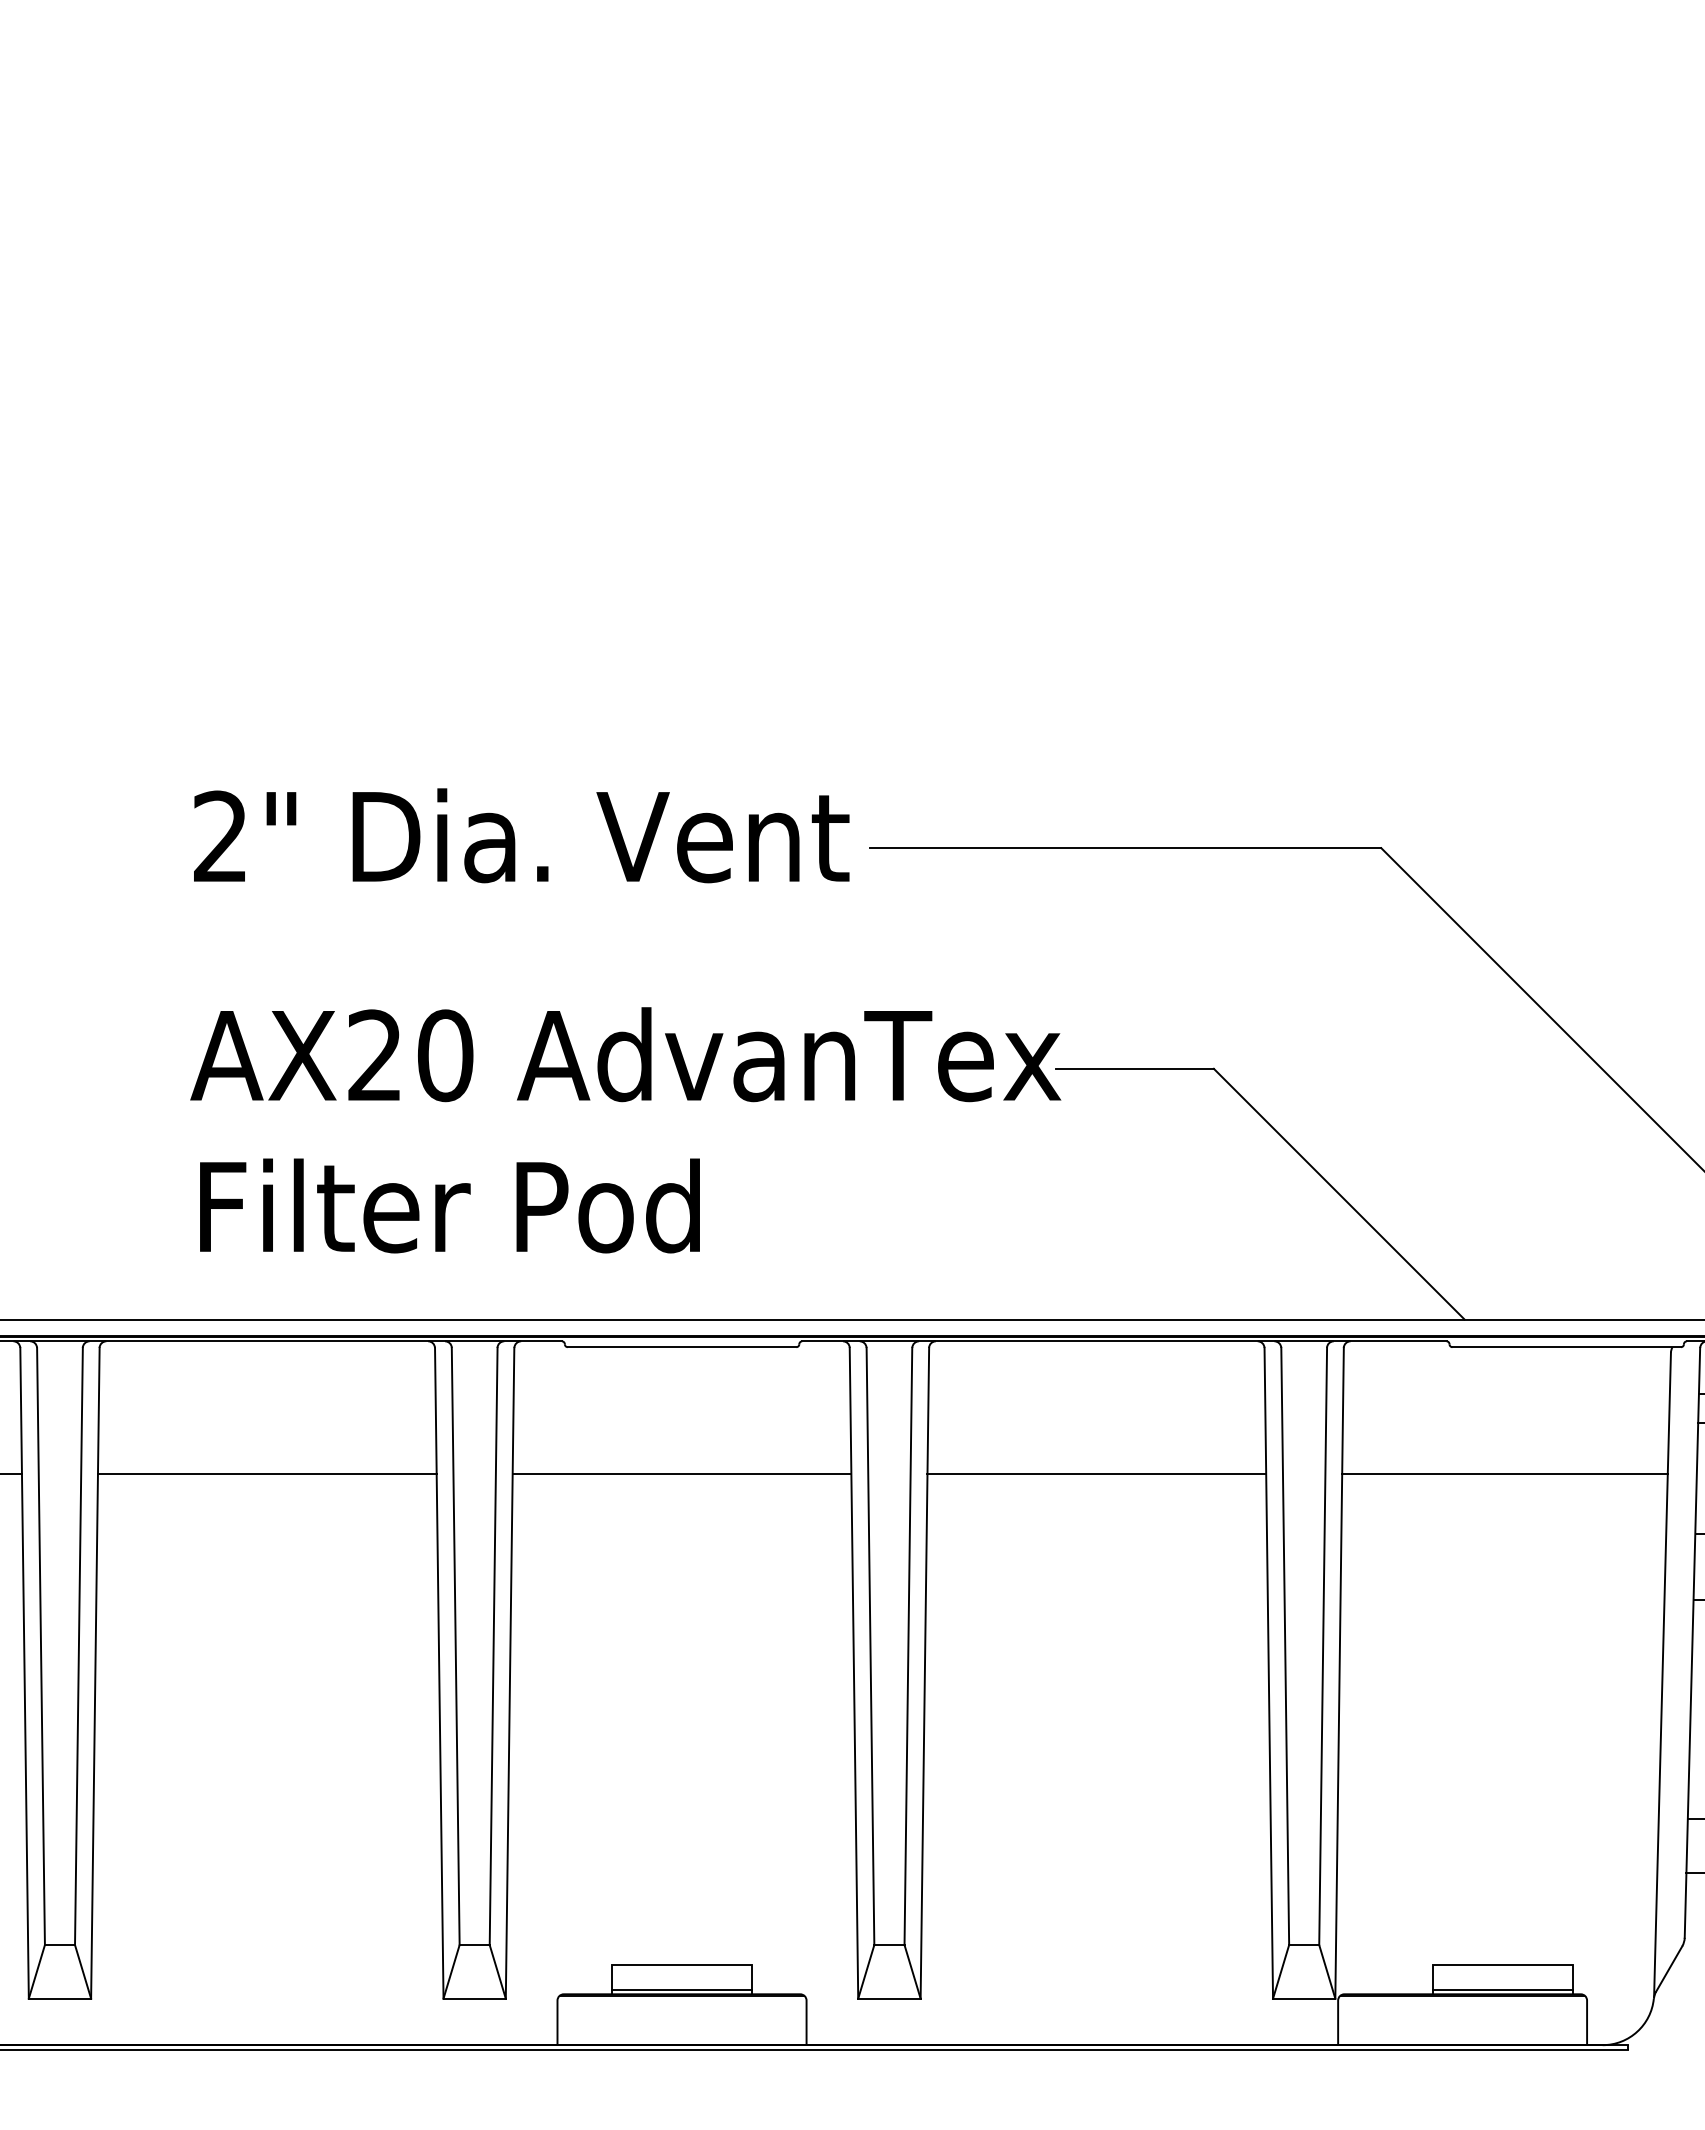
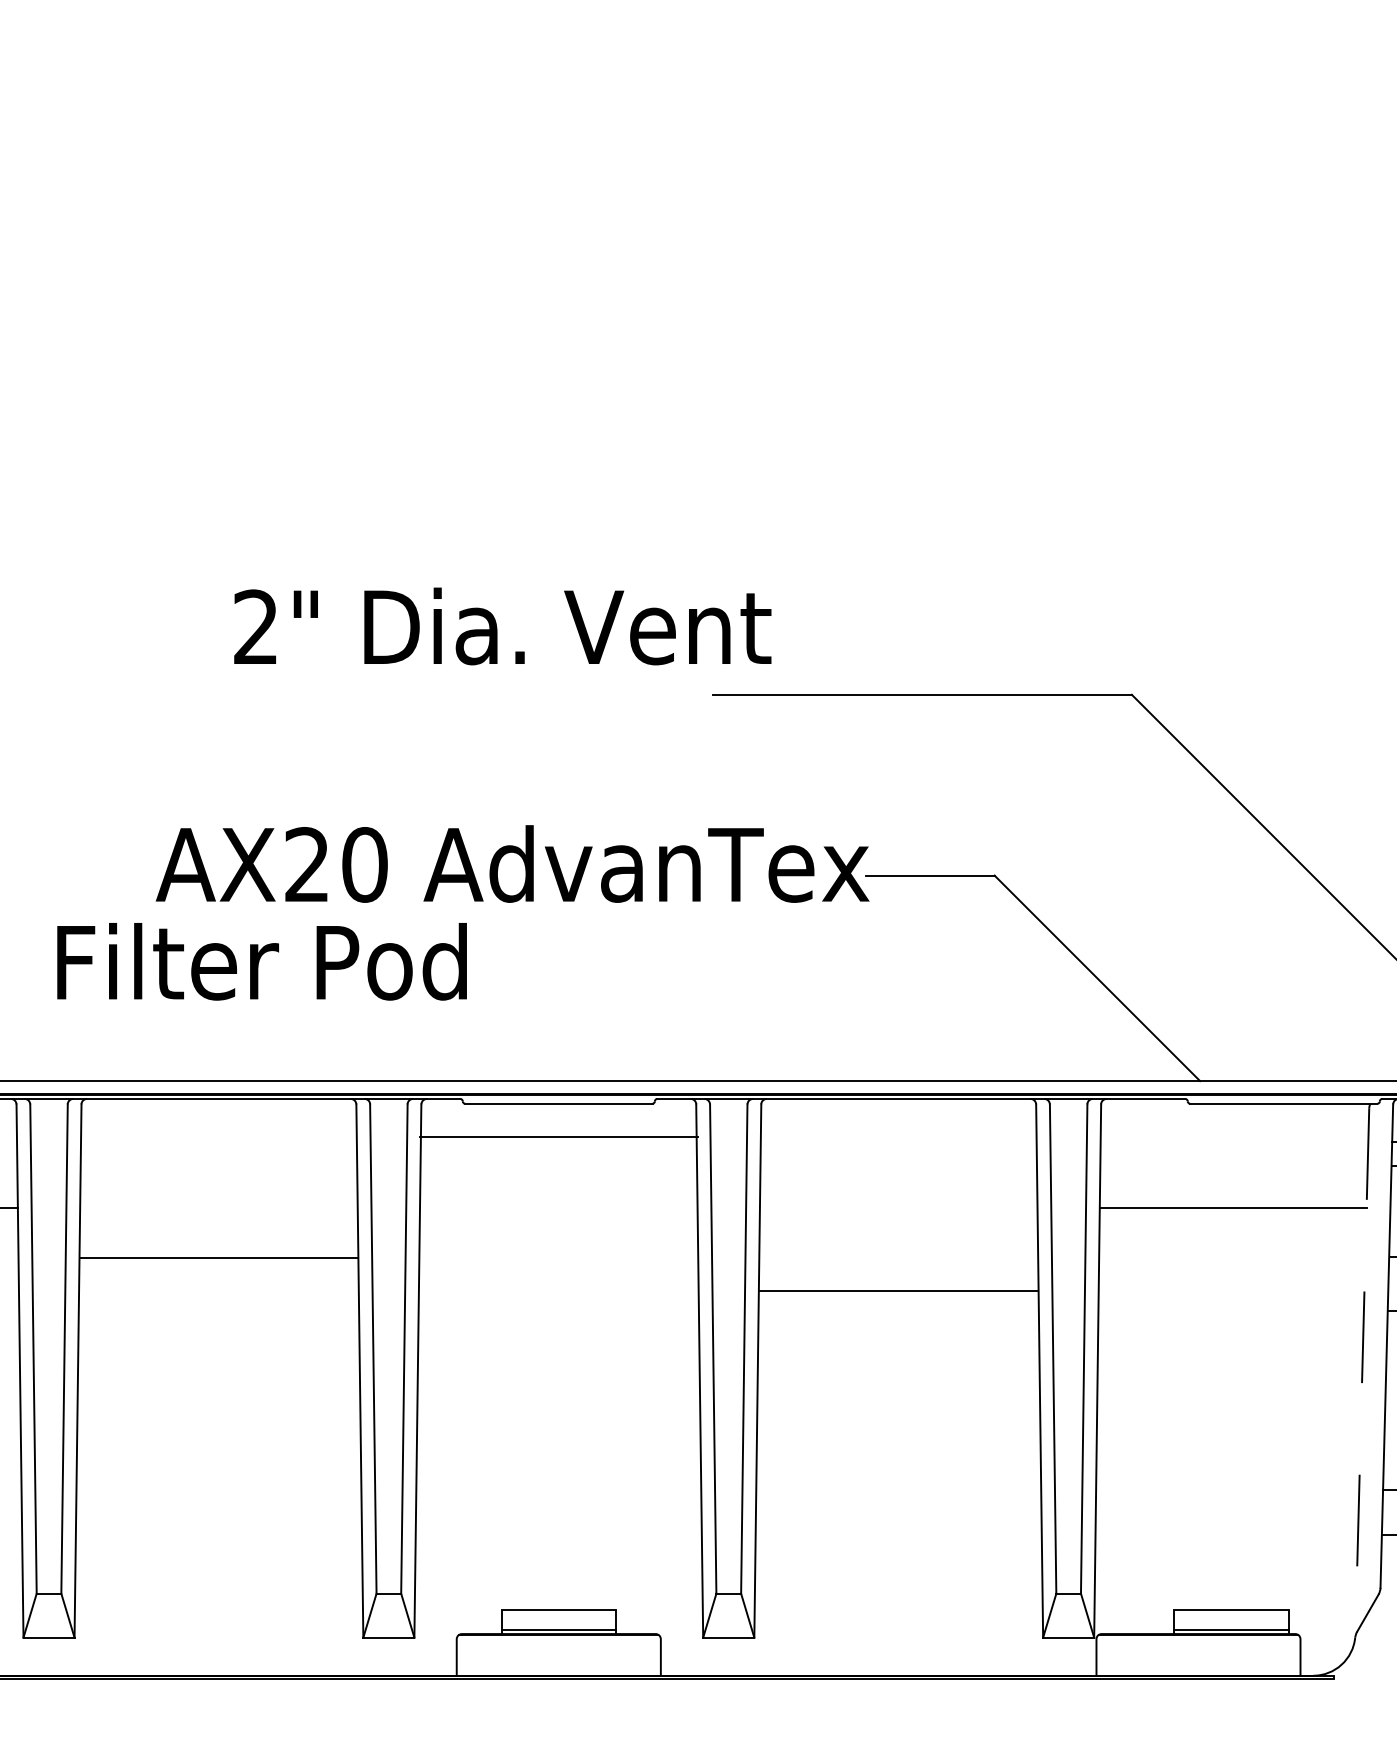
text: (521, 835) -> (502, 626), moved
text: (449, 1205) -> (261, 961), moved
line: (266, 1474) -> (218, 1258), moved
line: (681, 1474) -> (558, 1136), moved
line: (1096, 1474) -> (898, 1290), moved
line: (1662, 1675) -> (1362, 1372), solid -> dashed

